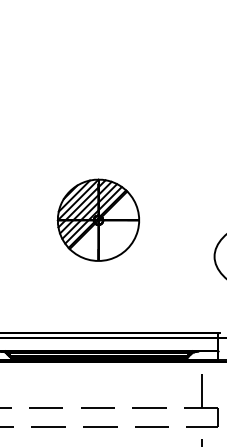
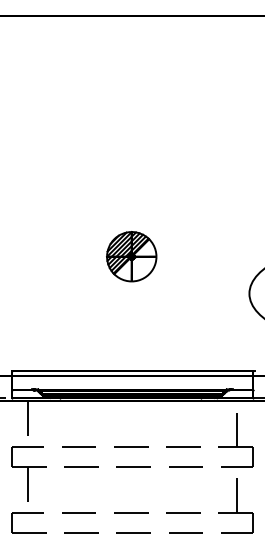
part: (98, 219) -> (131, 256), size x0.6

